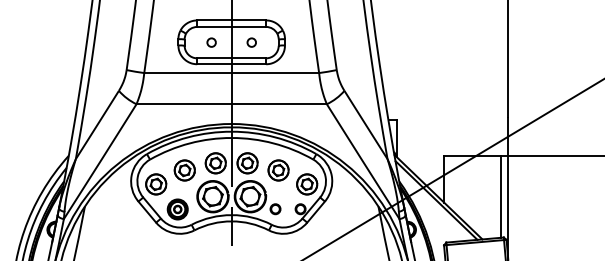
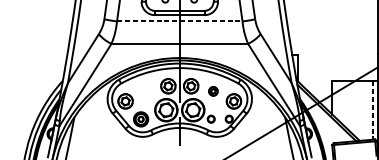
line: (232, 73) -> (180, 21), solid -> dashed
part: (184, 170) -> (145, 91), removed
part: (278, 170) -> (213, 91), size x0.6
line: (500, 197) -> (372, 110), solid -> dashed

